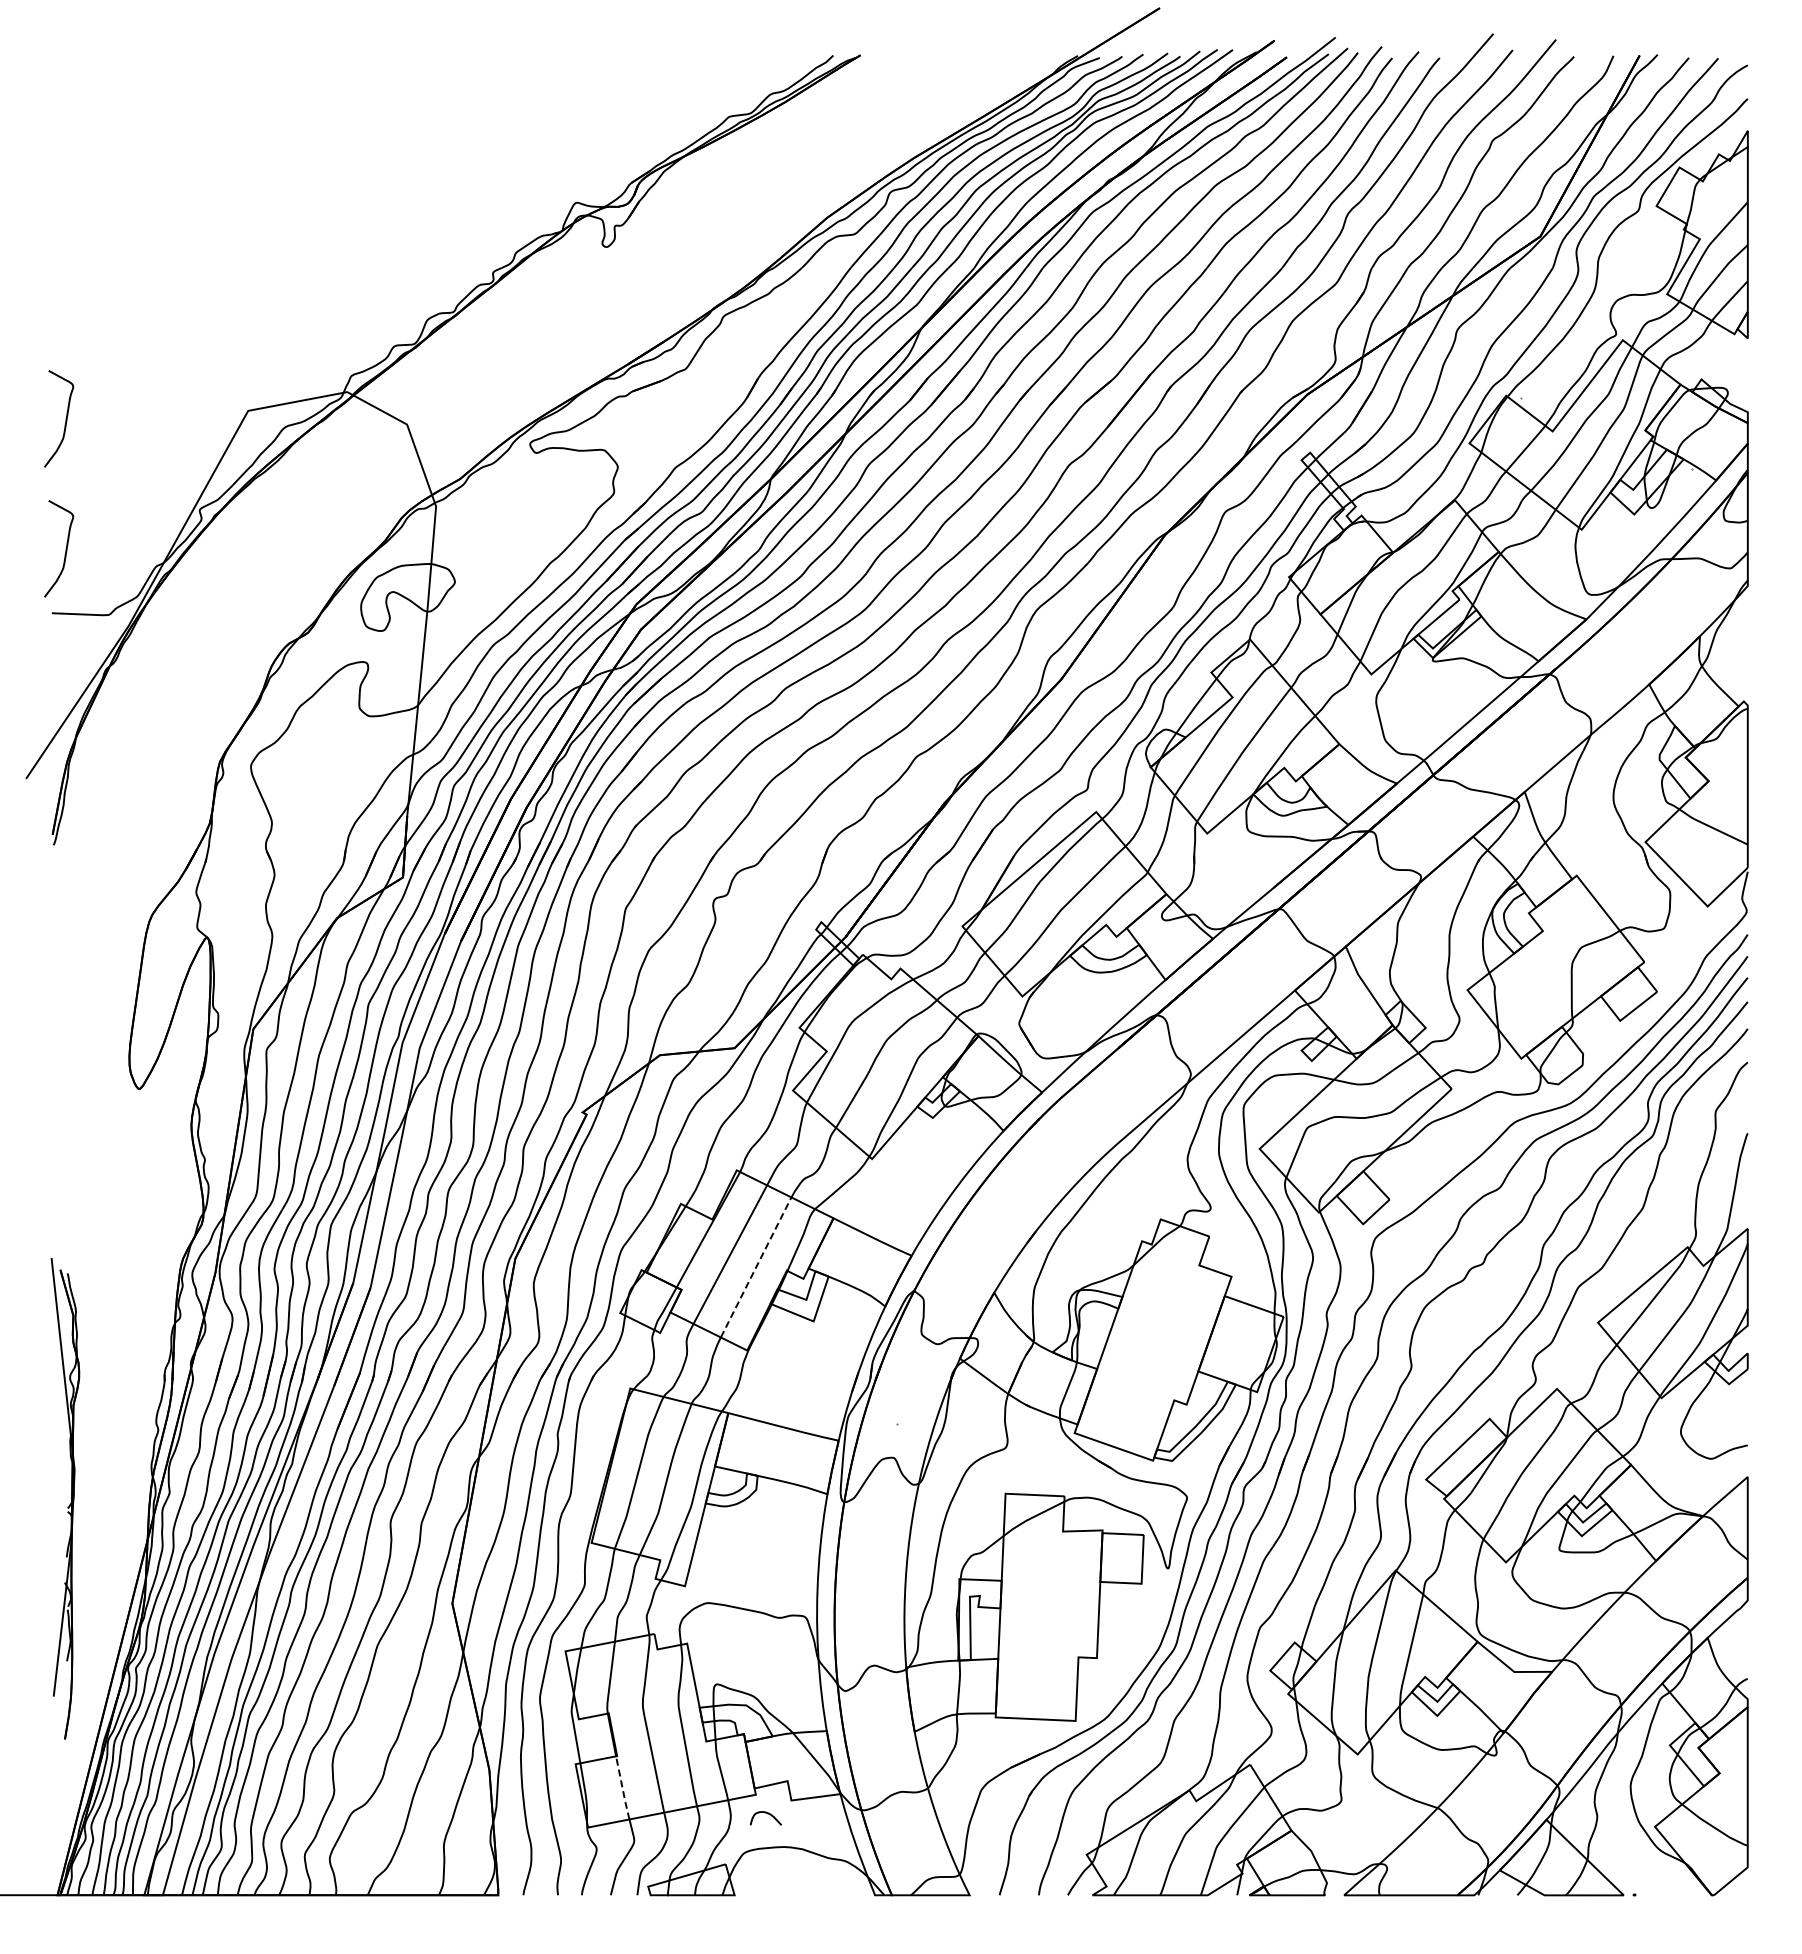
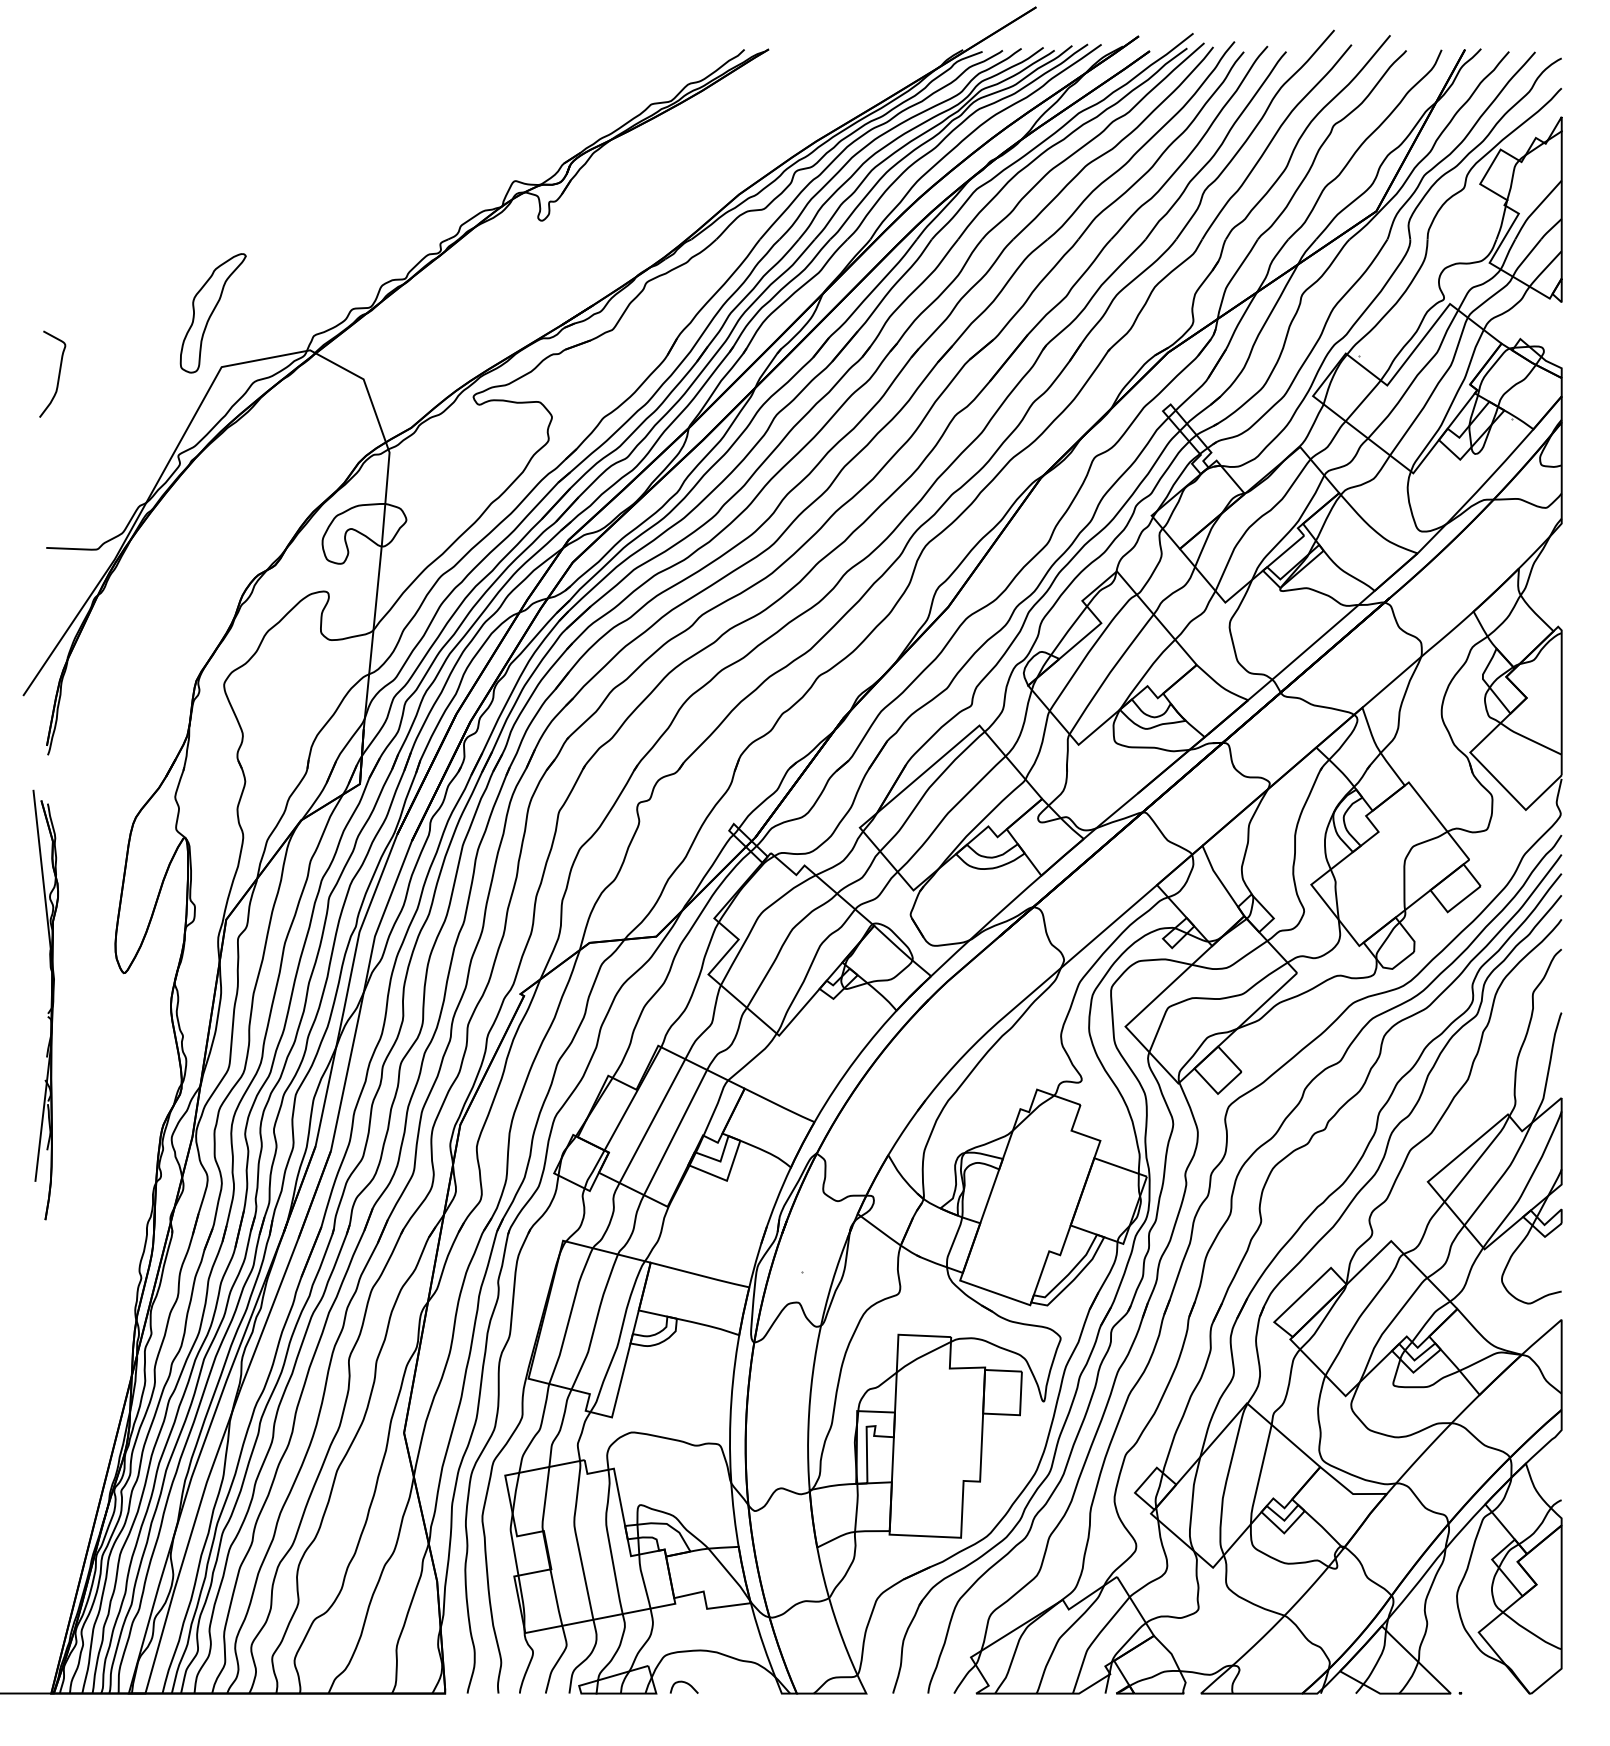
part: (238, 350) -> (212, 313), added
curve: (65, 548) -> (58, 490), removed
line: (756, 1267) -> (675, 1132), dashed -> solid
part: (65, 1498) -> (45, 1004), moved
line: (622, 1788) -> (556, 1598), dashed -> solid
curve: (767, 1814) -> (685, 1683), moved

